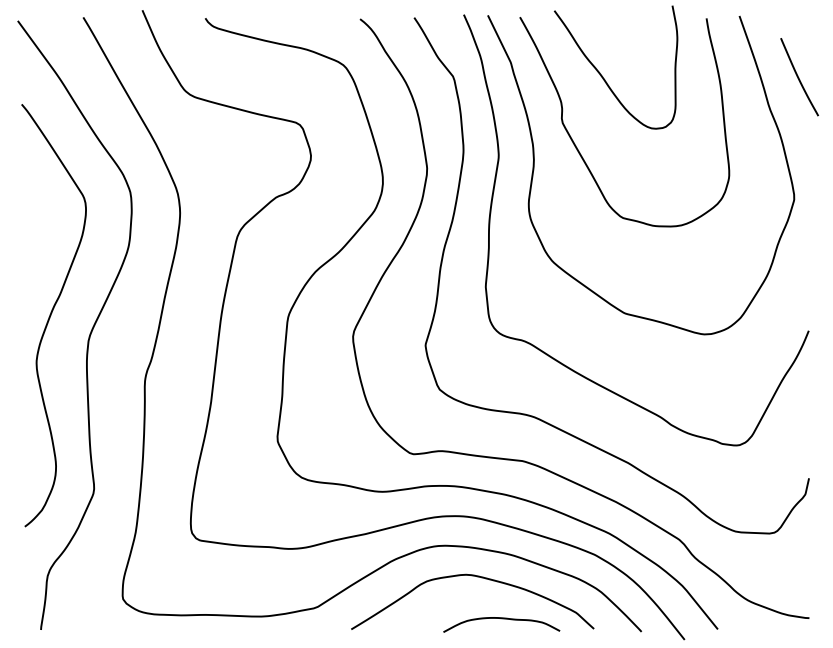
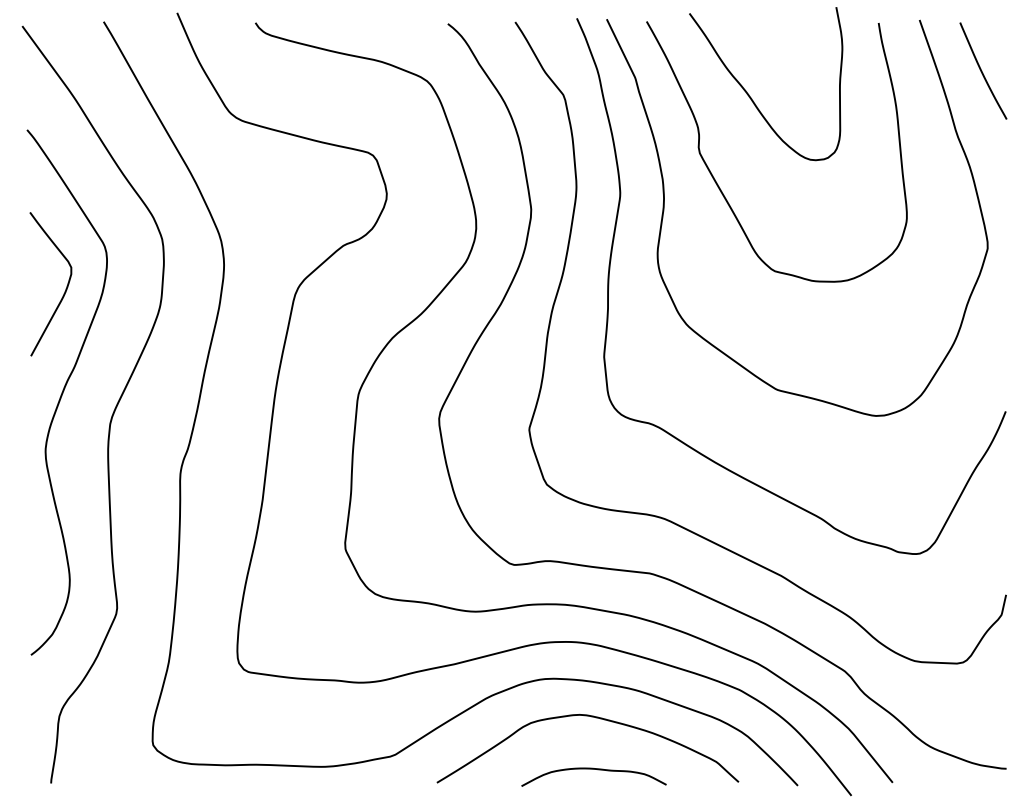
curve: (798, 76) -> (982, 70), moved
curve: (52, 231) -> (65, 288), added
curve: (501, 618) -> (593, 769), moved

